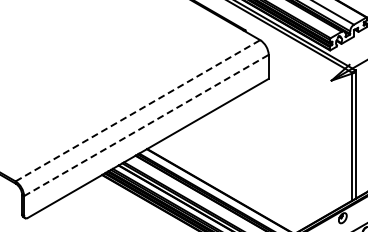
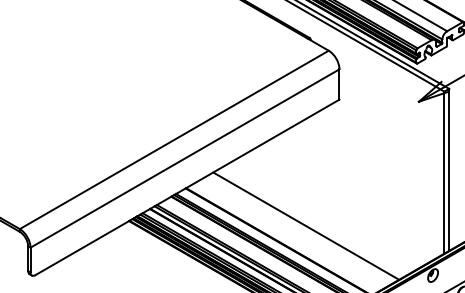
line: (138, 110) -> (175, 139), dashed -> solid
line: (146, 125) -> (185, 158), dashed -> solid
line: (241, 178) -> (305, 225), added

